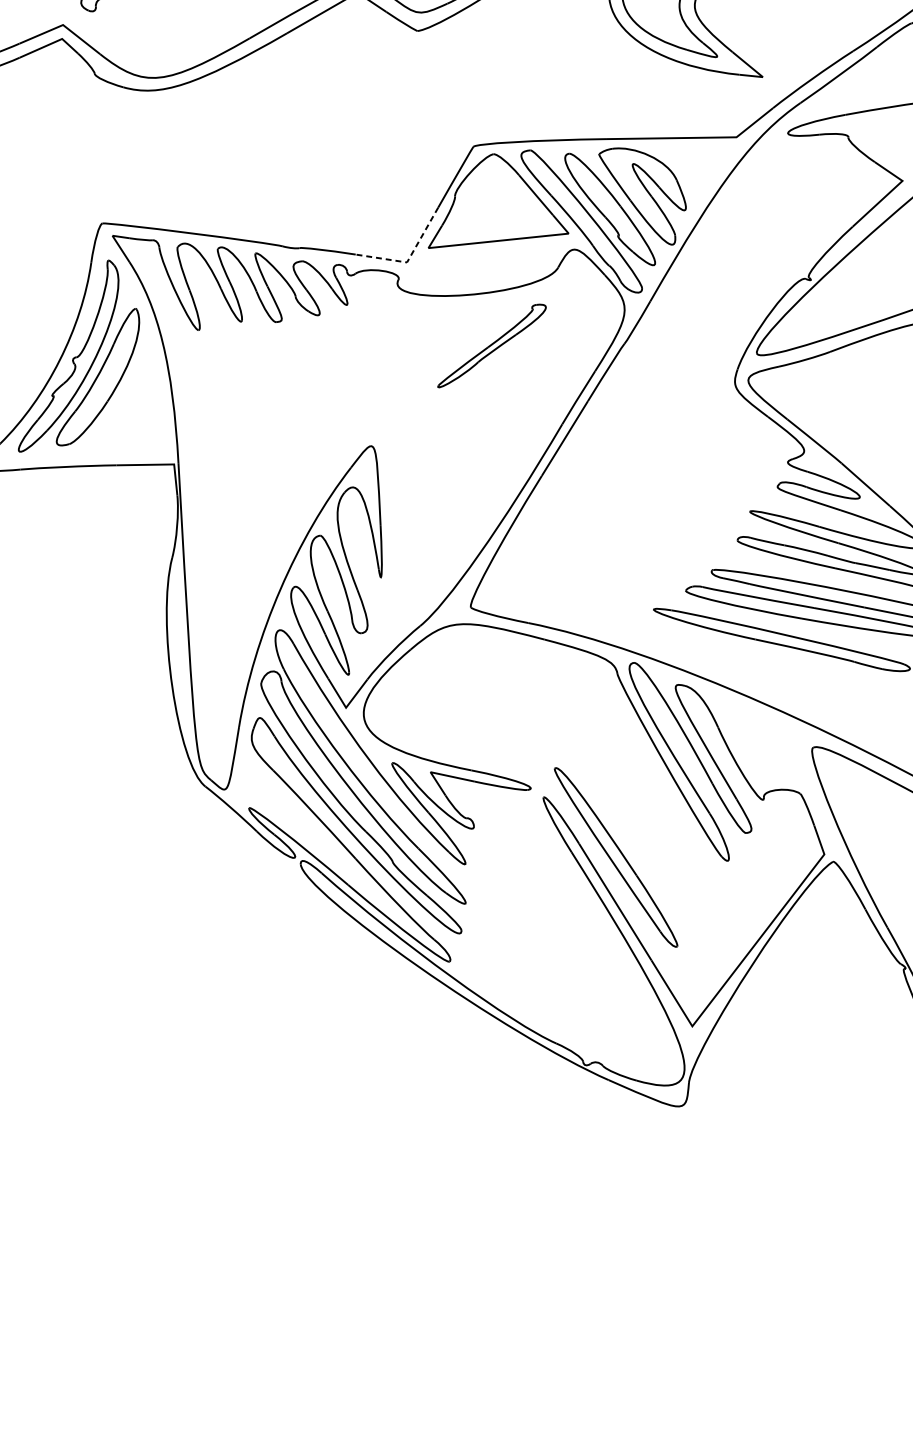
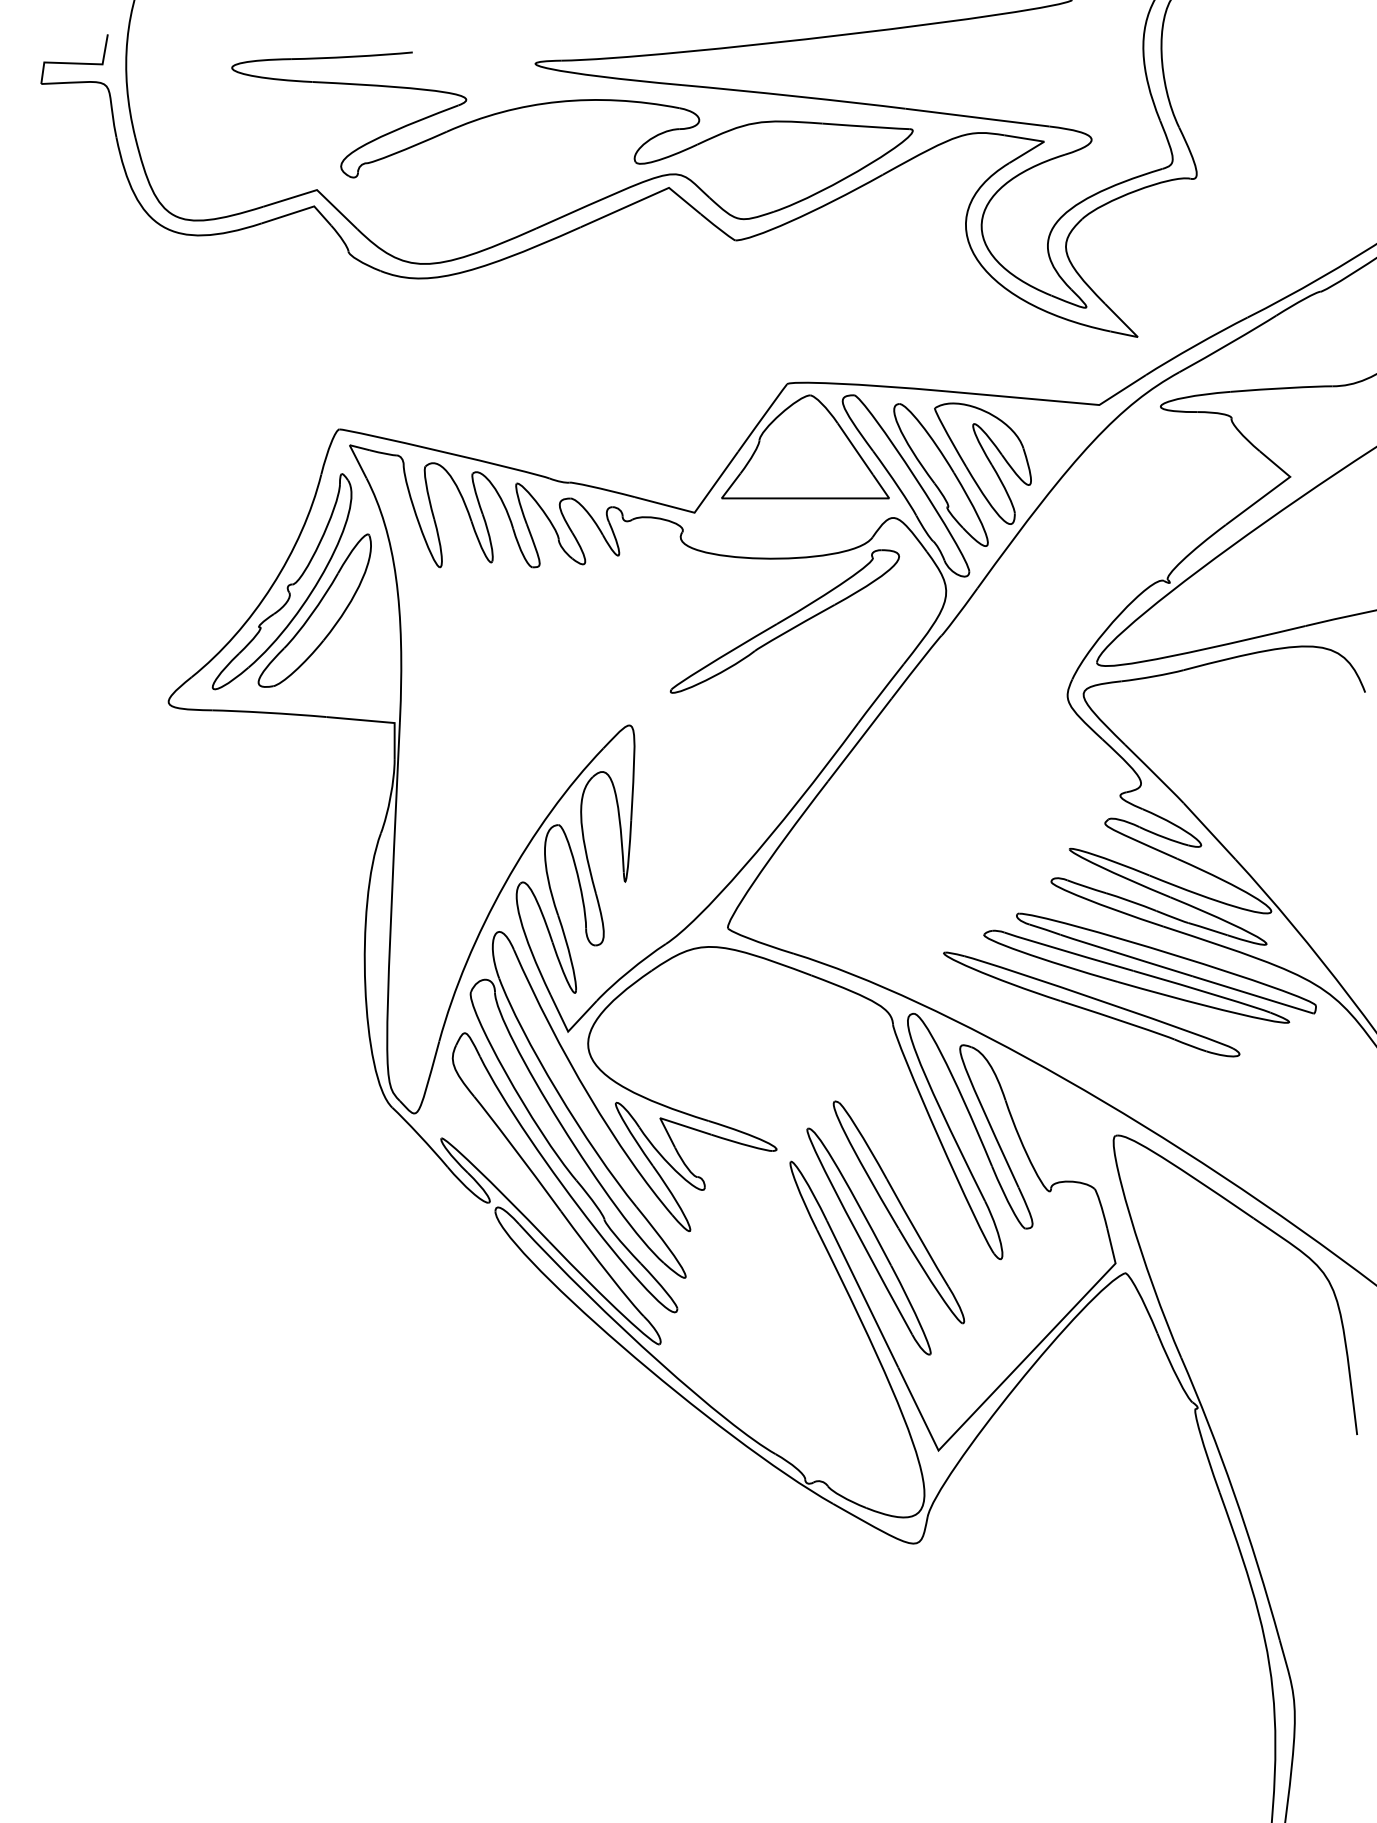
line: (409, 257) -> (698, 507), dashed -> solid
part: (491, 345) -> (784, 621), size x1.67
part: (638, 830) -> (898, 1212), added

